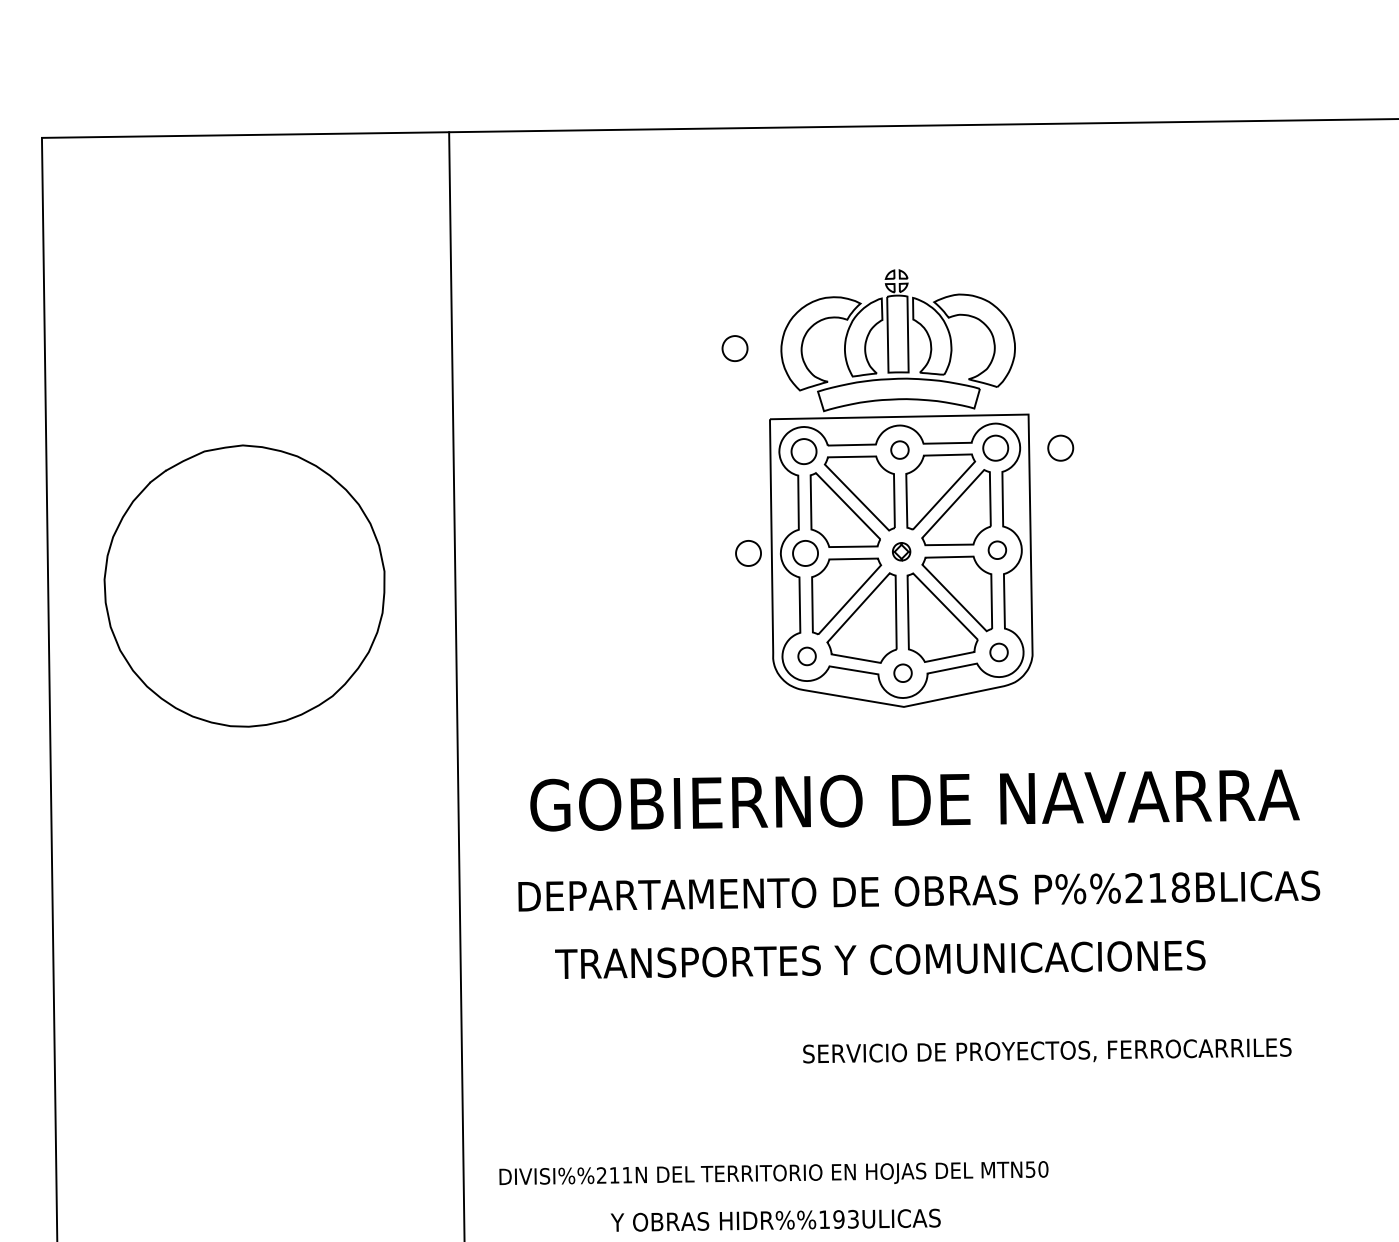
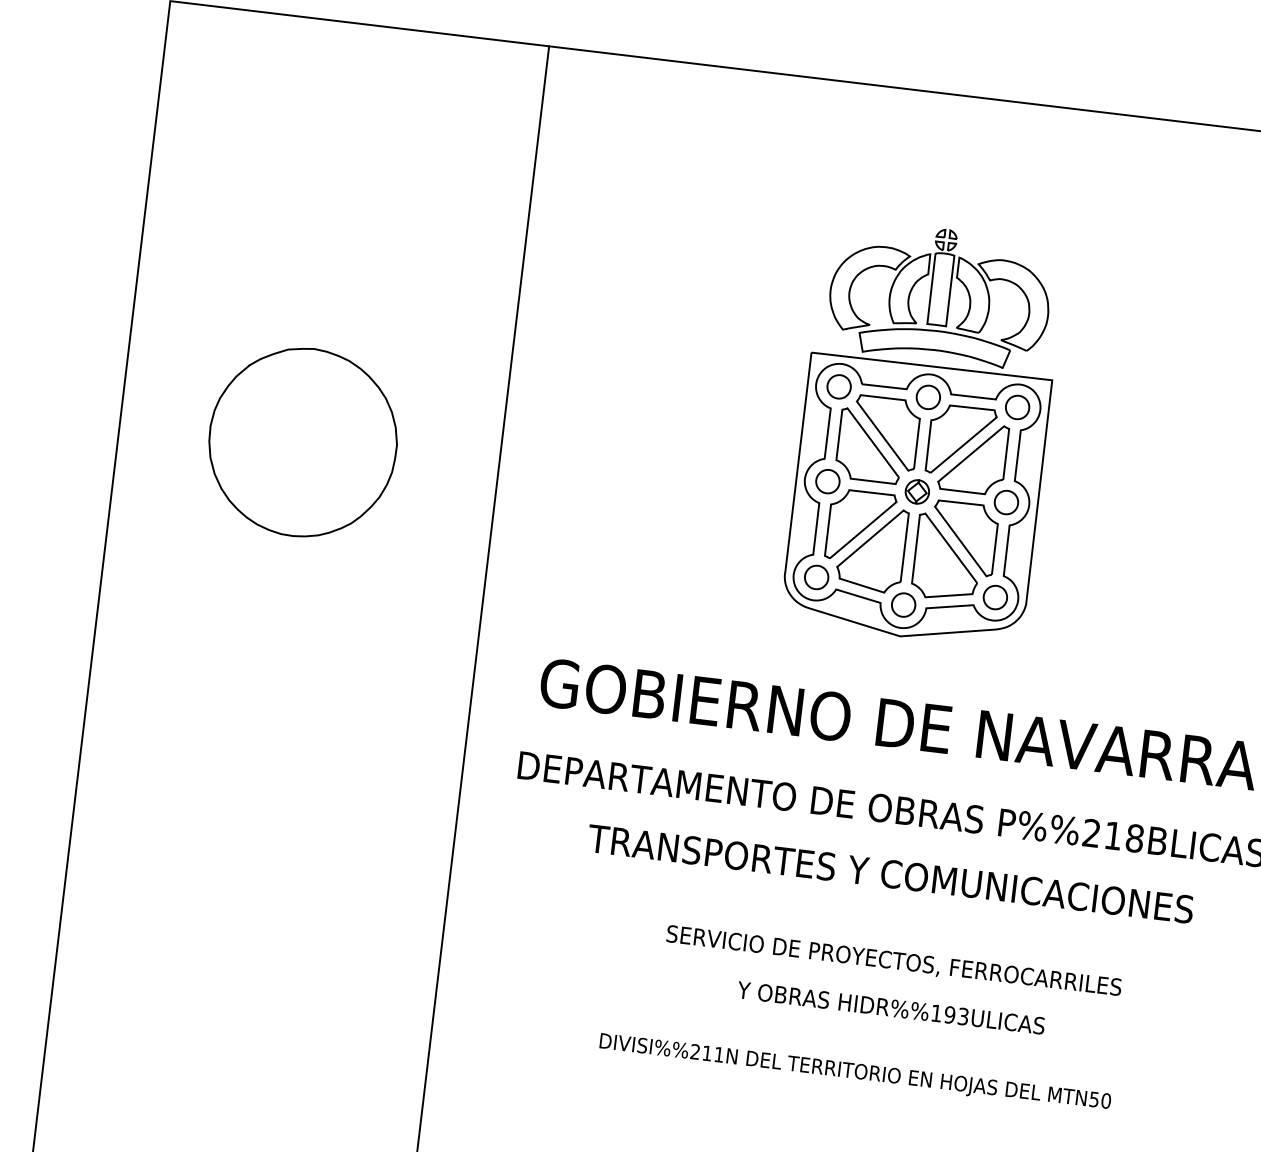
part: (734, 348) -> (787, 282), removed
part: (1060, 447) -> (1077, 414), removed
part: (899, 449) -> (928, 396), size x1.43
part: (997, 549) -> (1006, 501), size x1.43
part: (901, 551) -> (917, 491), size x1.43
part: (748, 553) -> (774, 474), removed
part: (244, 585) -> (302, 441), size x0.71
part: (998, 652) -> (994, 597), size x1.43
part: (806, 656) -> (816, 577), size x1.43
part: (902, 672) -> (903, 604), size x1.43
text: (880, 959) -> (890, 873), moved
text: (1047, 1050) -> (894, 960), moved
text: (773, 1172) -> (855, 1070), moved
text: (775, 1219) -> (891, 1007), moved

